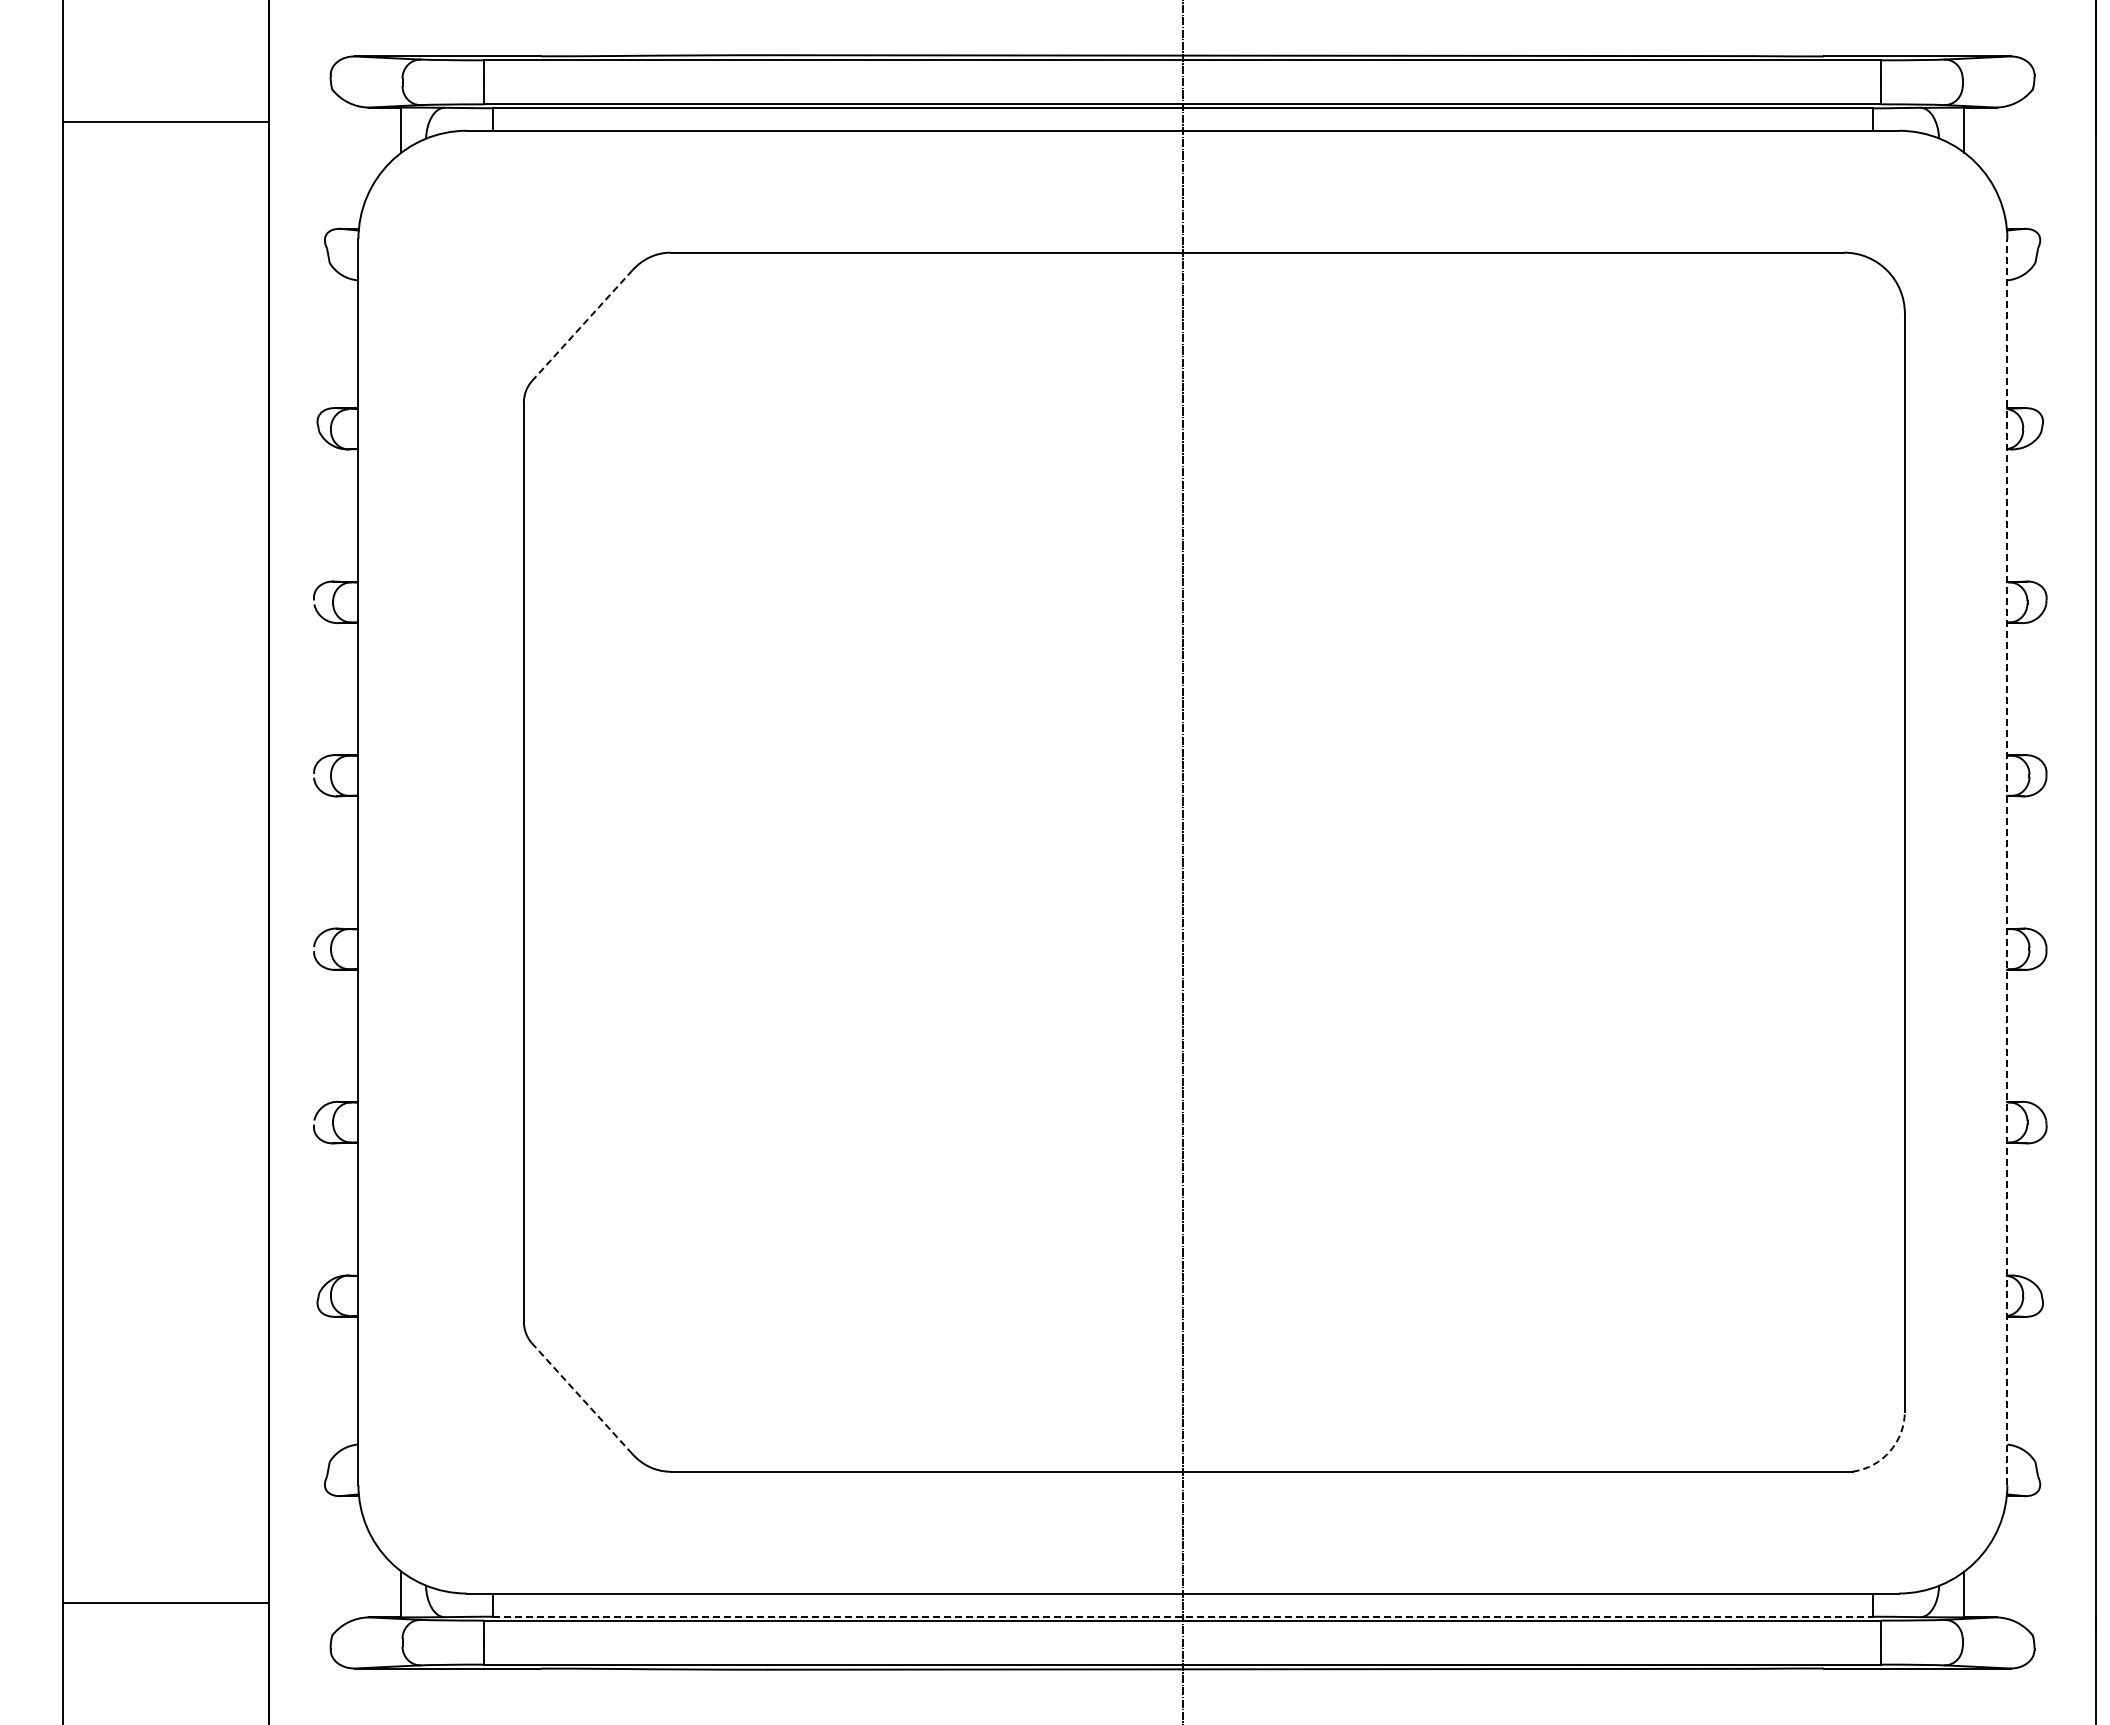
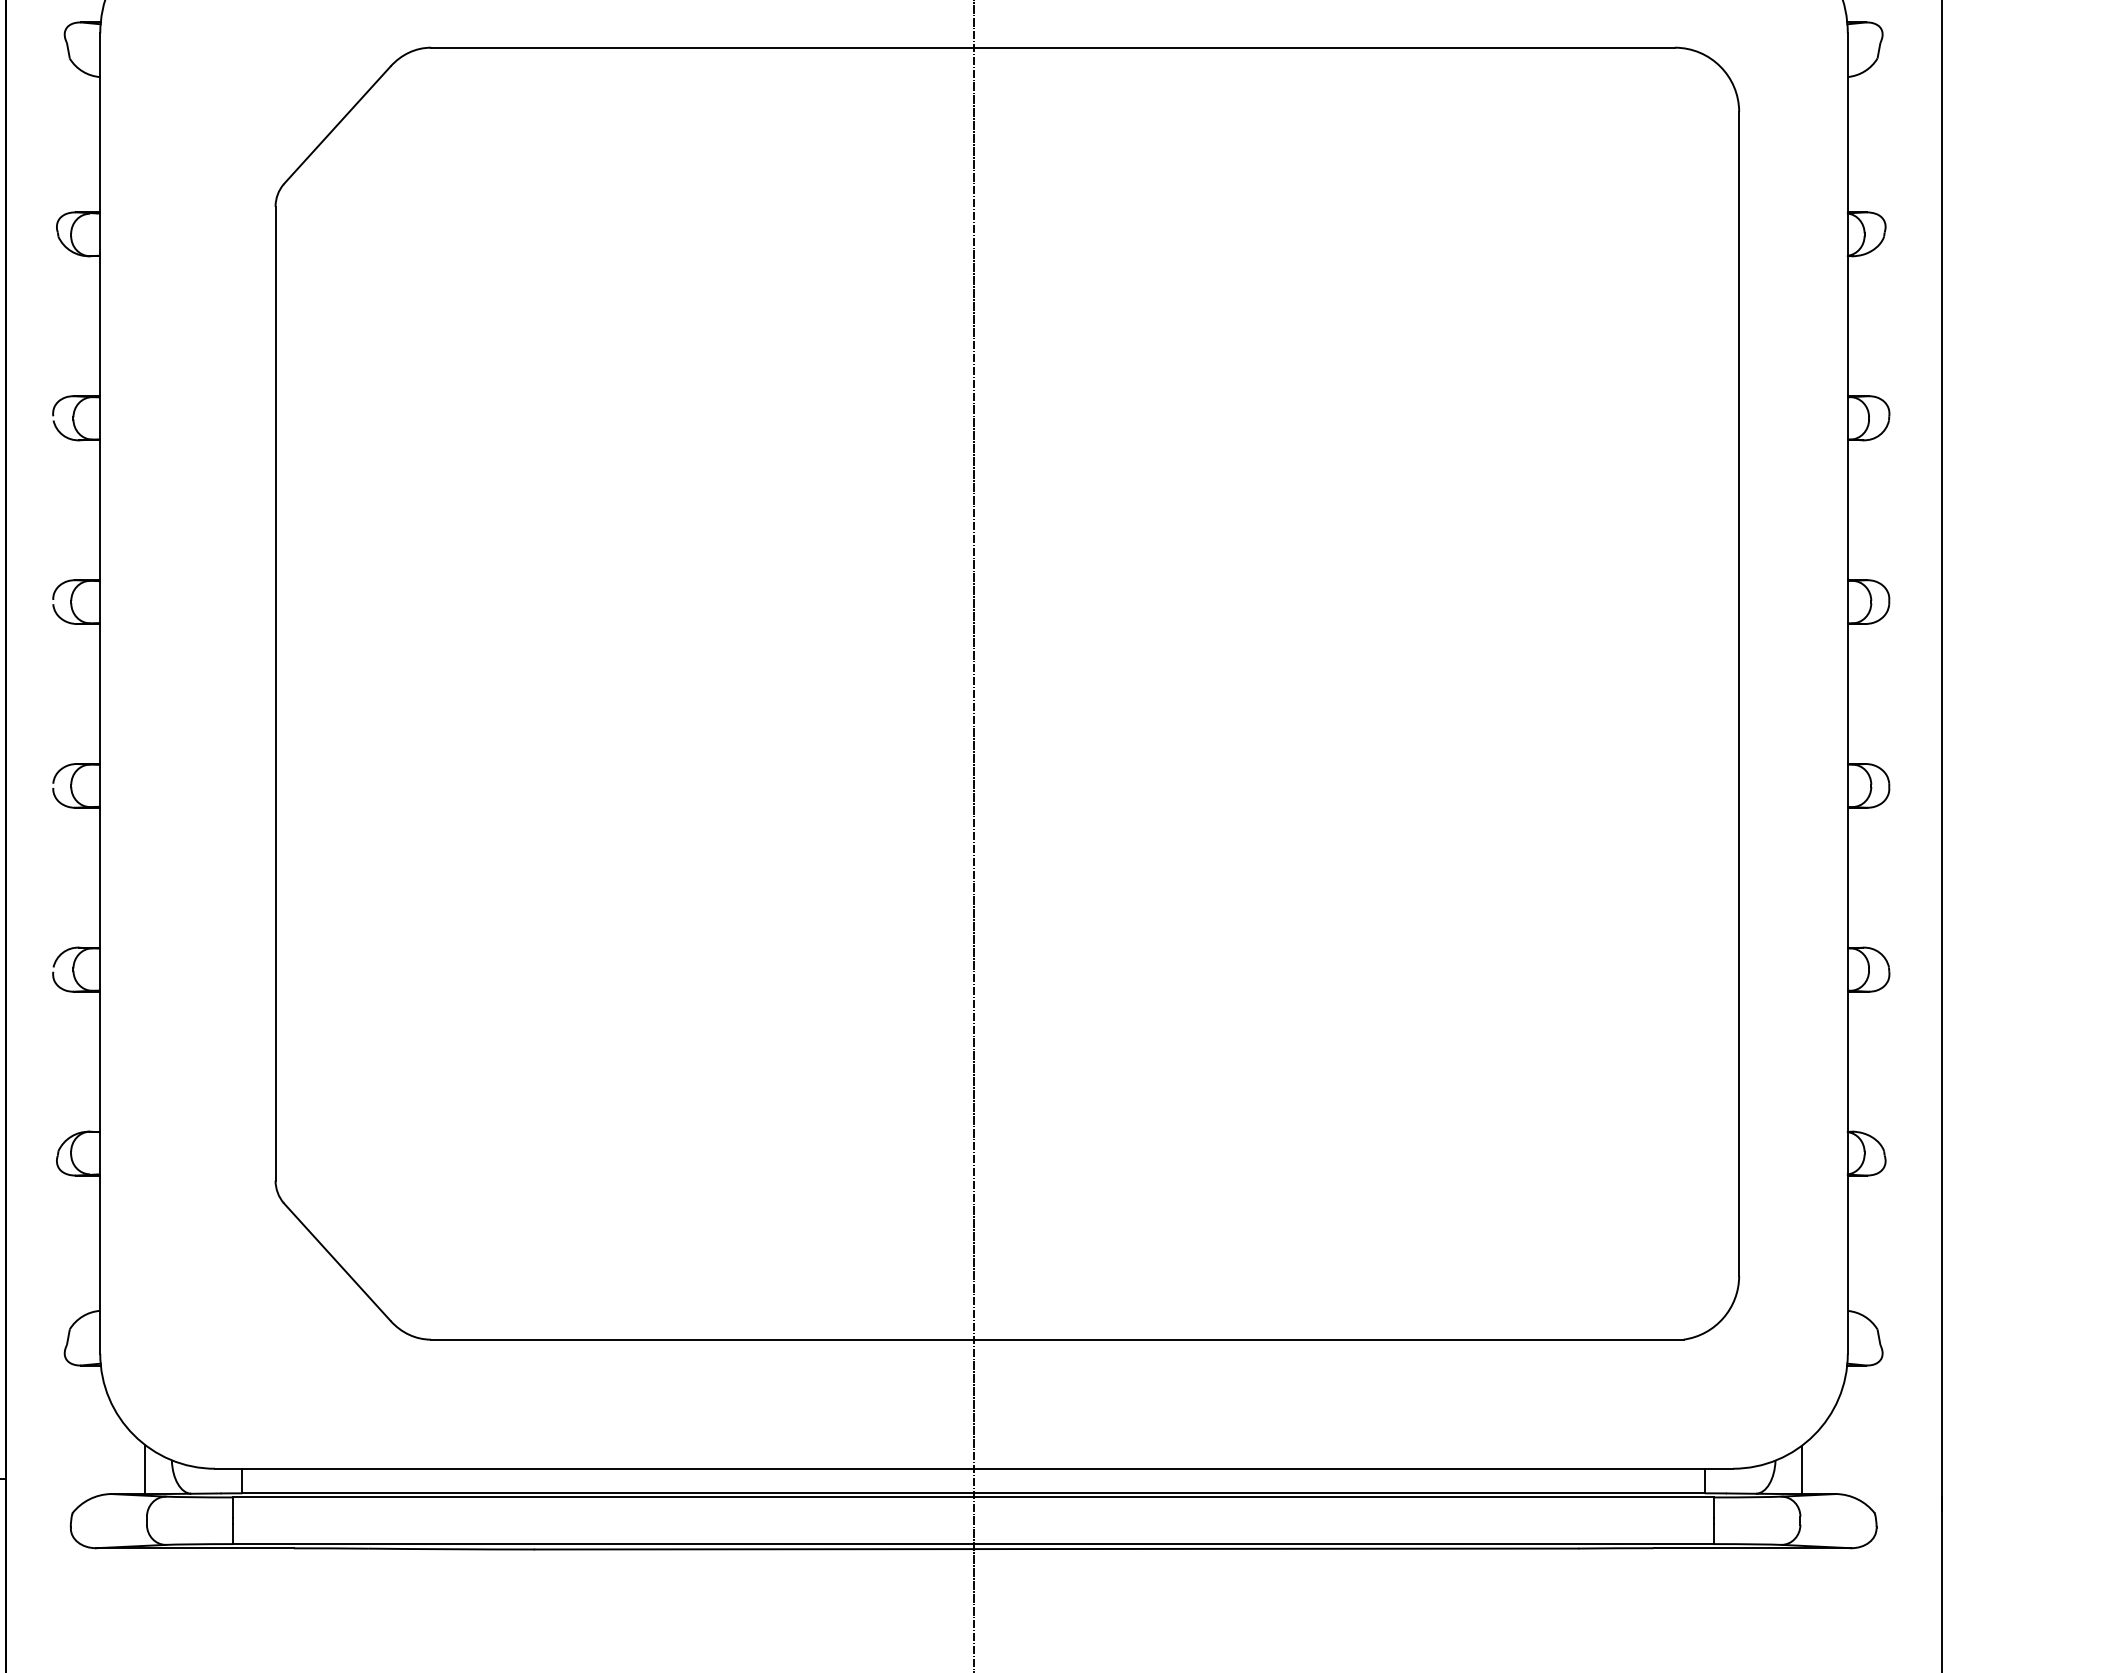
line: (582, 325) -> (337, 124), dashed -> solid
line: (2007, 861) -> (1847, 692), dashed -> solid
line: (582, 1398) -> (337, 1262), dashed -> solid
arc: (1889, 1451) -> (1722, 1318), dashed -> solid
line: (1182, 1616) -> (973, 1493), dashed -> solid

